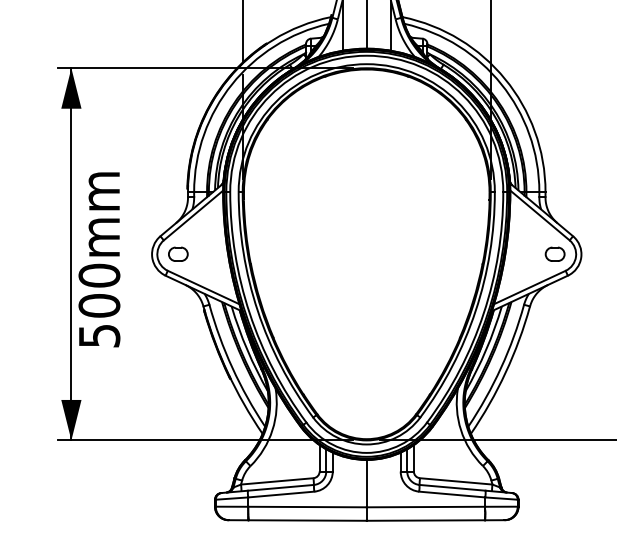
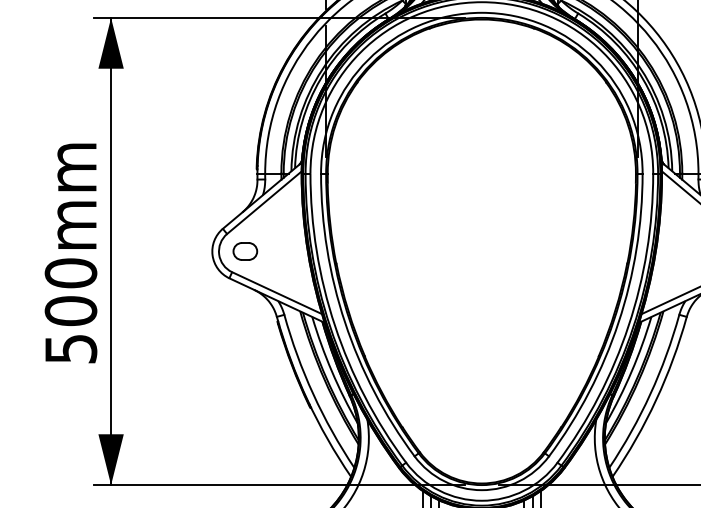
text: (99, 259) -> (71, 252), moved

